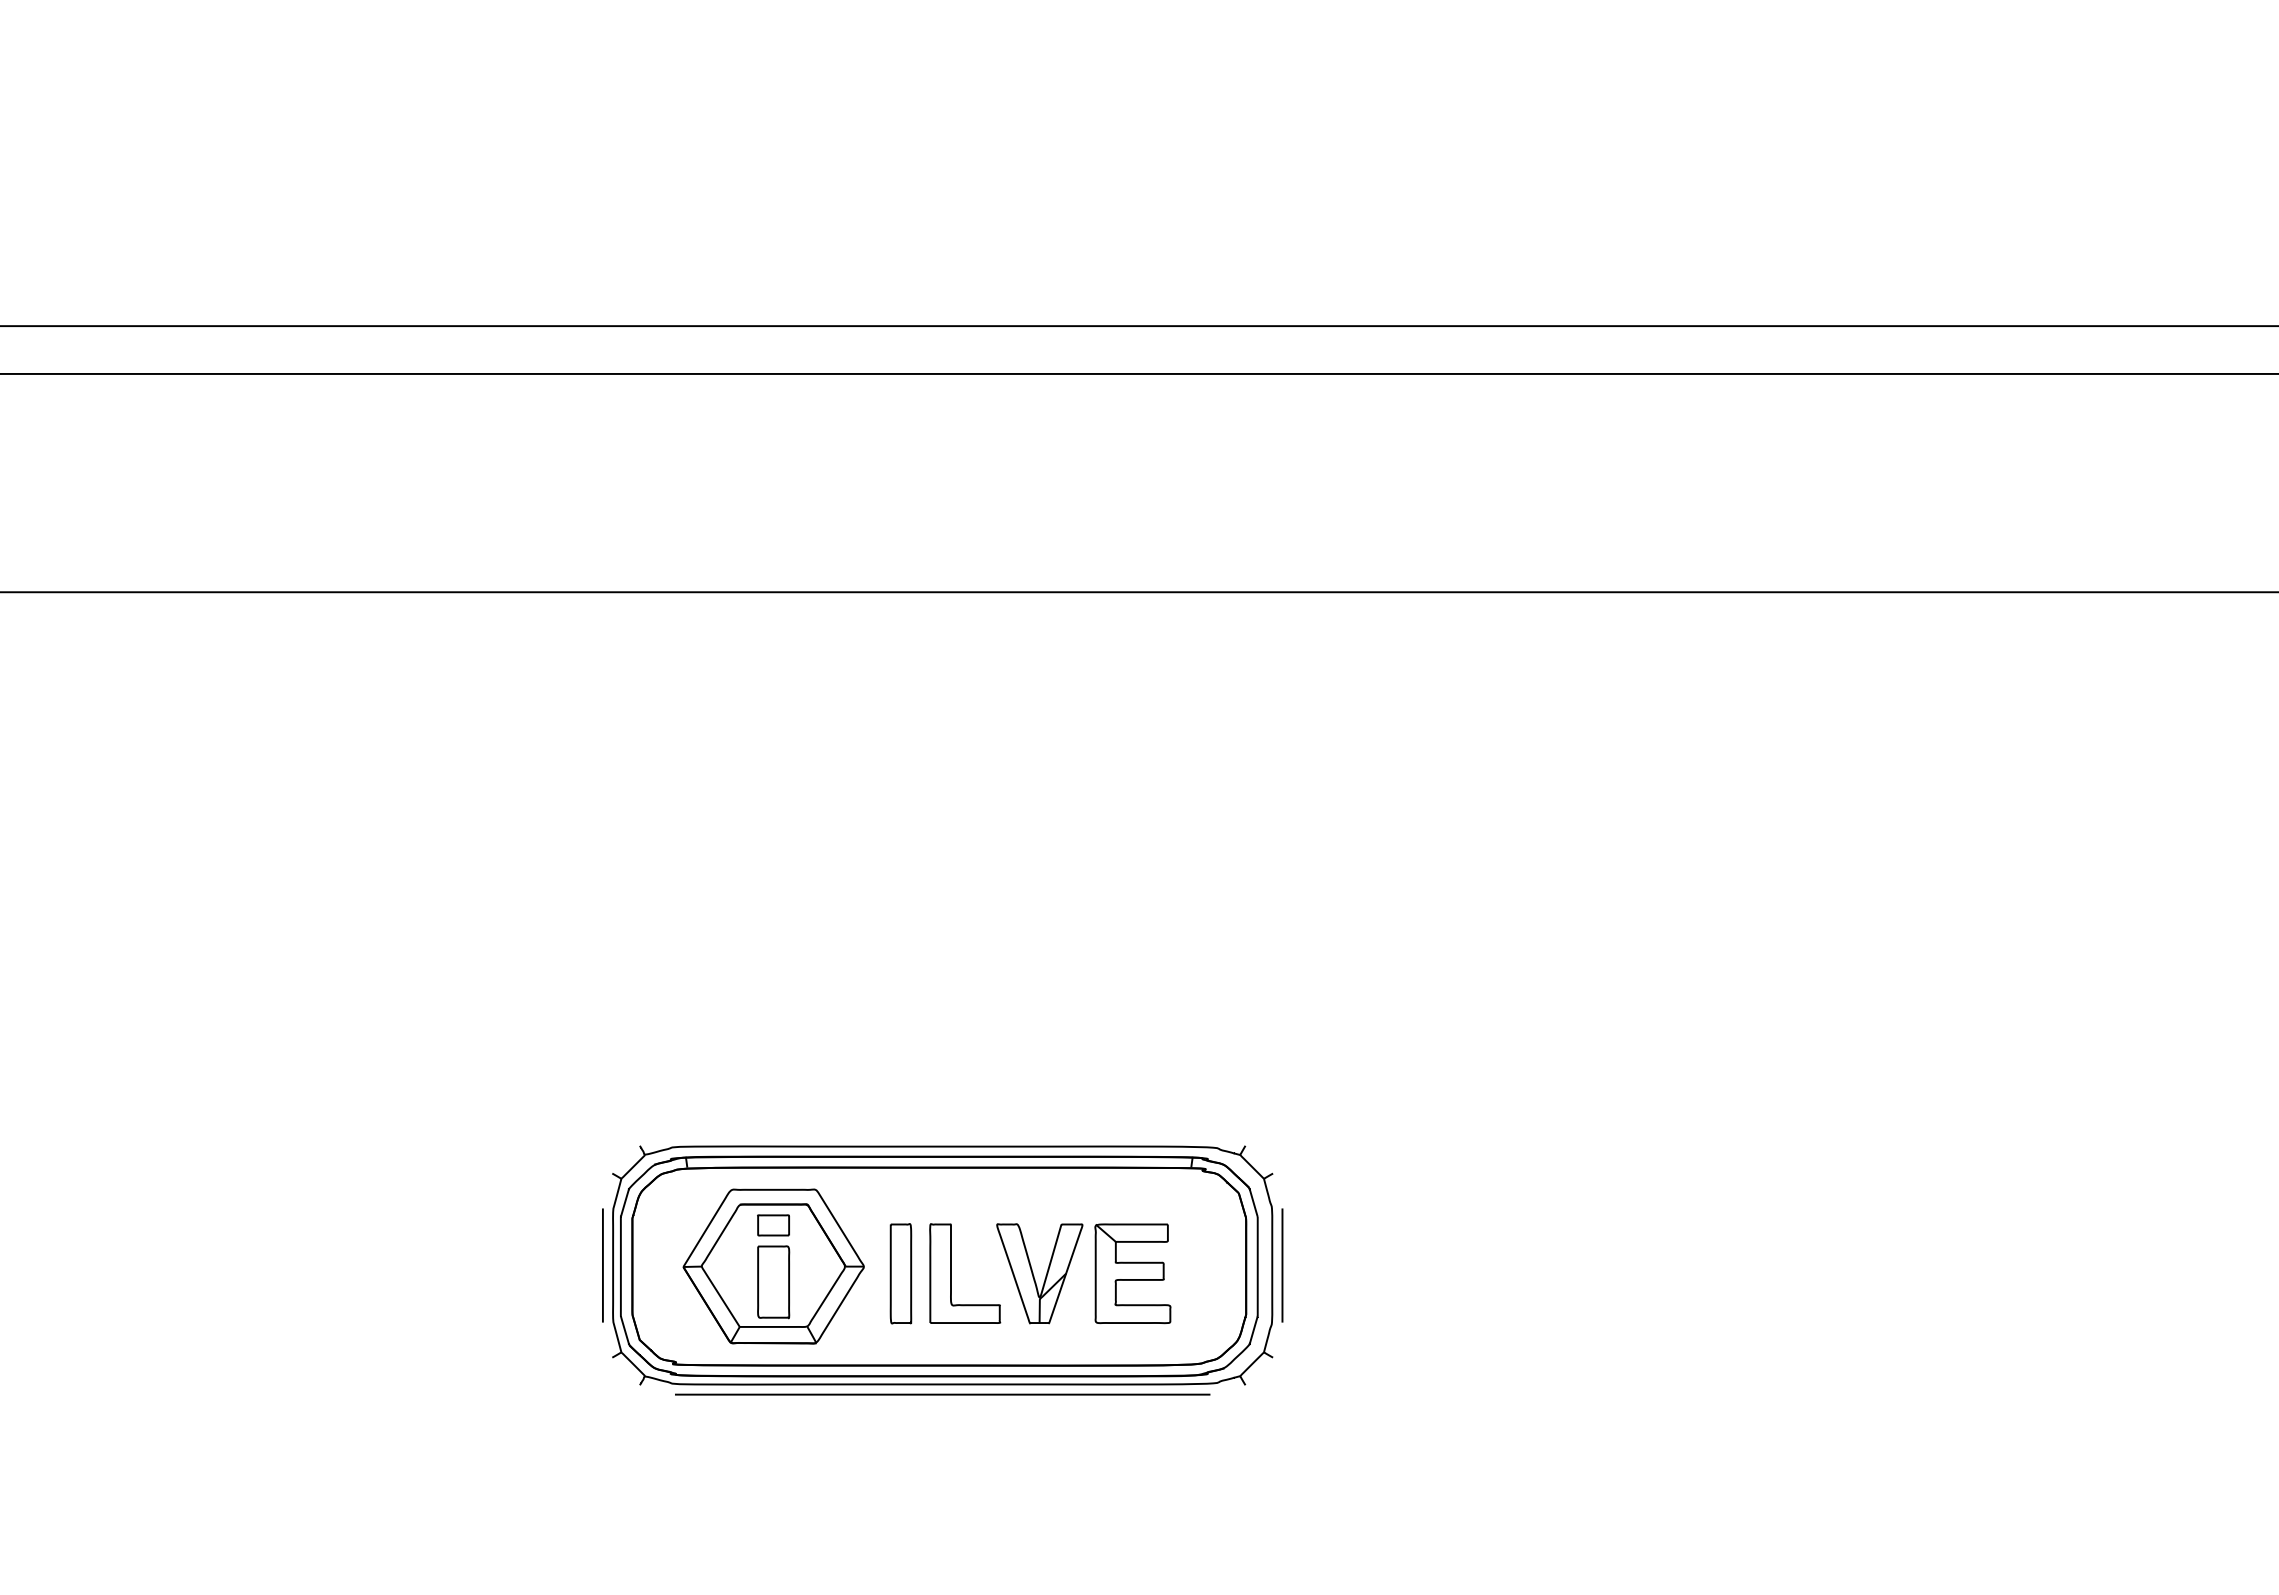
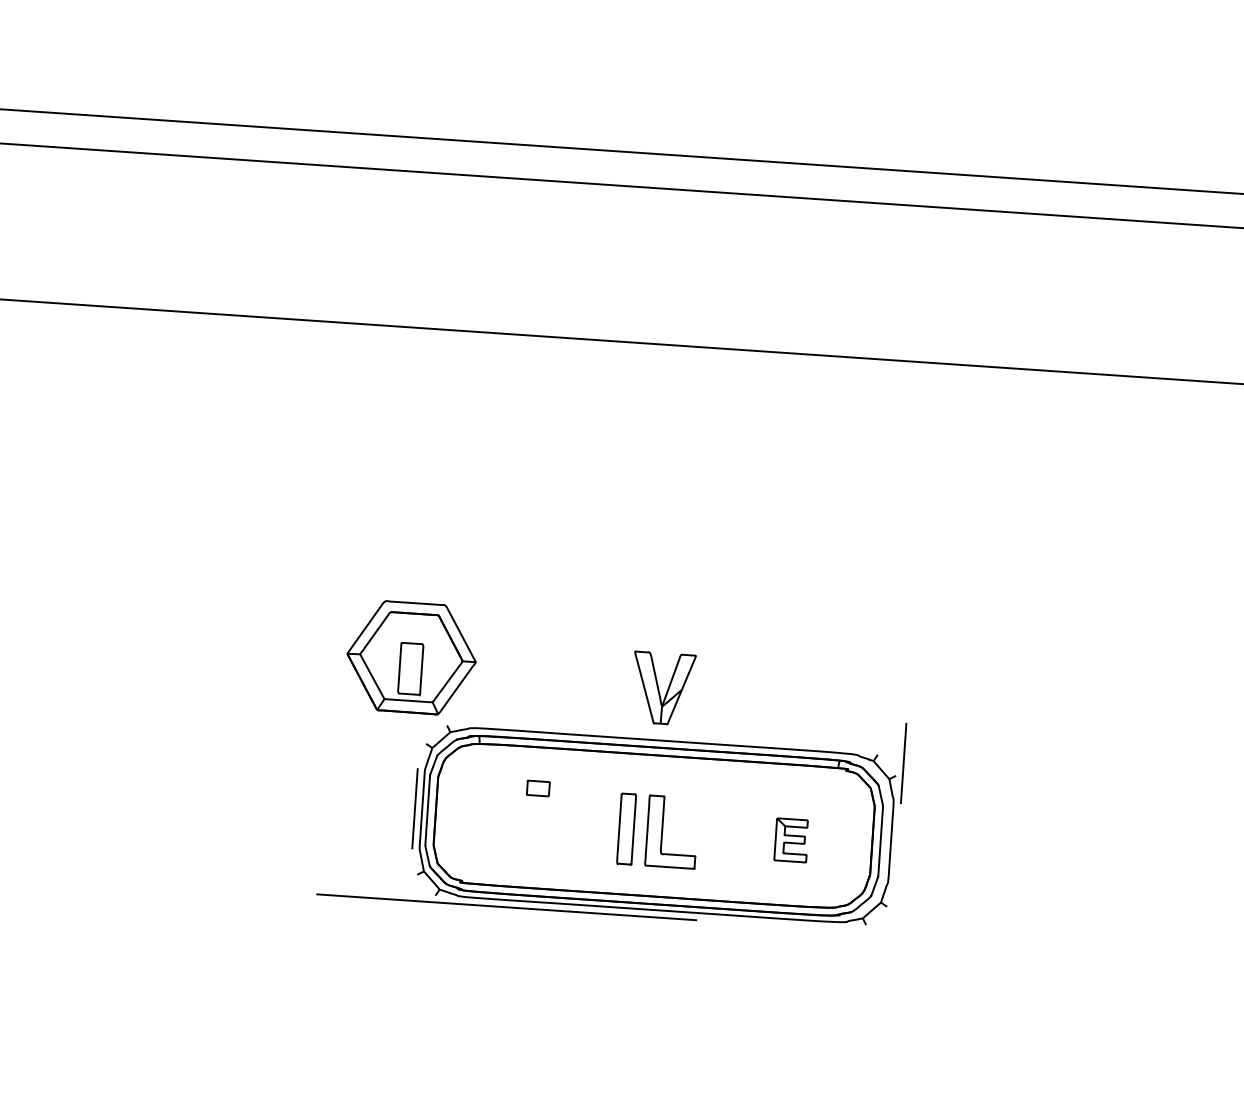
line: (1282, 1265) -> (903, 763), moved
part: (773, 1266) -> (411, 657), moved
part: (1039, 1273) -> (662, 688), moved
part: (1132, 1273) -> (791, 840), size x0.6
line: (942, 1394) -> (506, 907), moved

